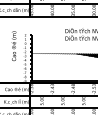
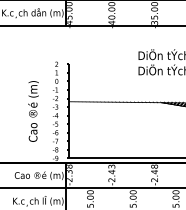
text: (13, 46) -> (32, 111), moved

